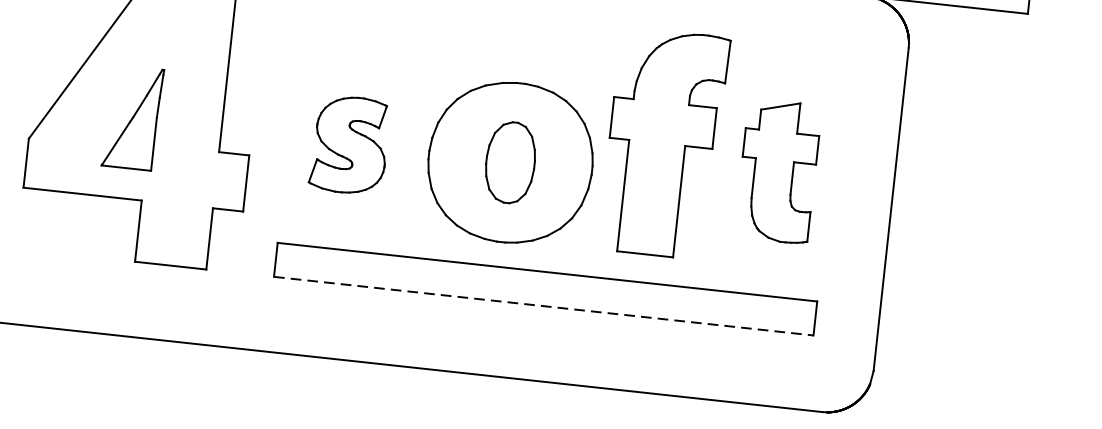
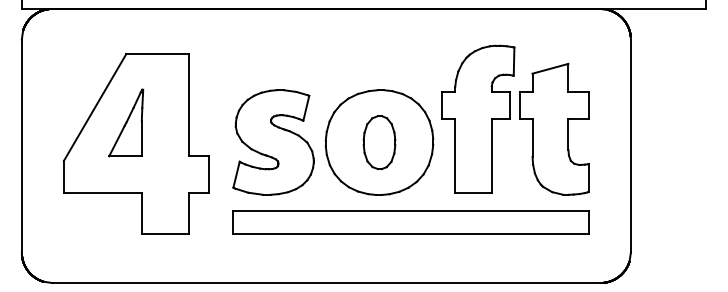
part: (133, 117) -> (126, 122), moved
part: (349, 145) -> (273, 142), size x1.67
part: (778, 170) -> (554, 128), size x1.43
line: (544, 305) -> (411, 233), dashed -> solid

